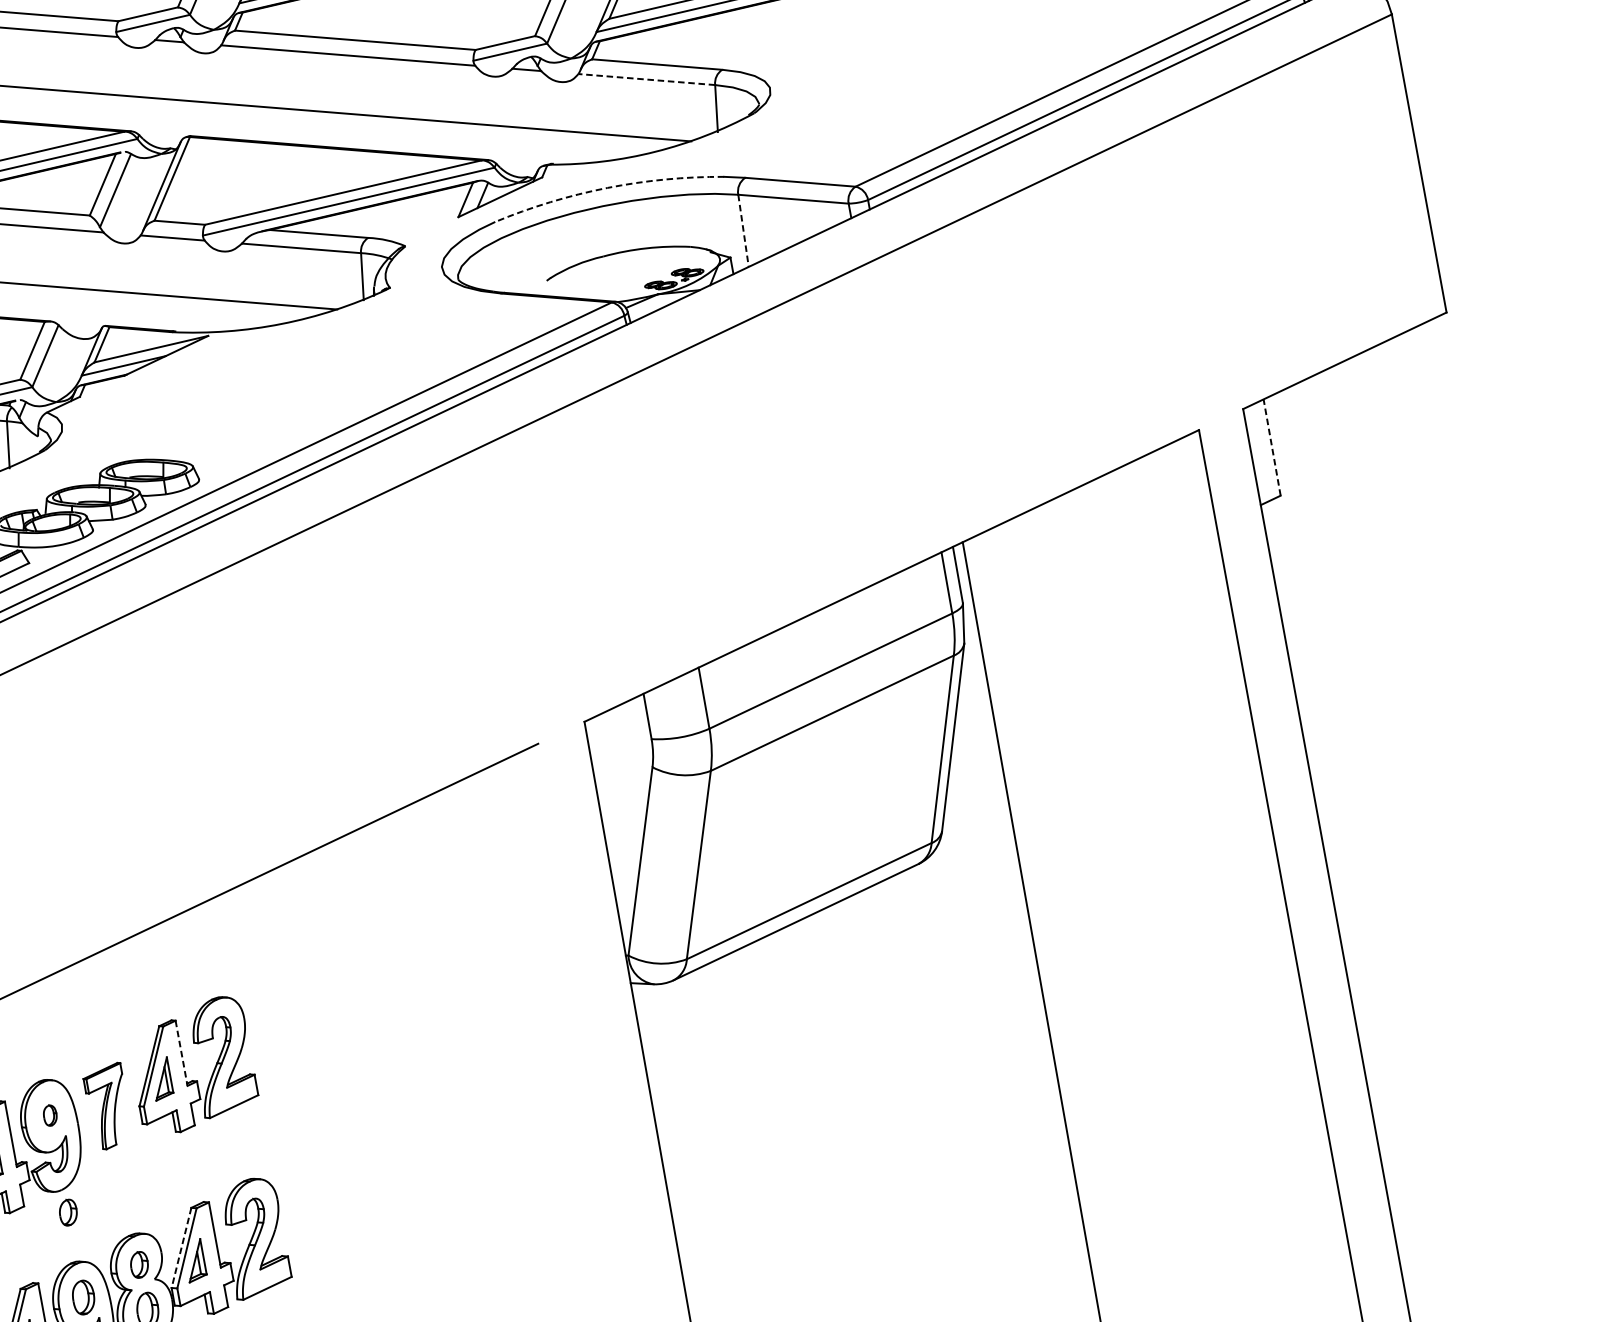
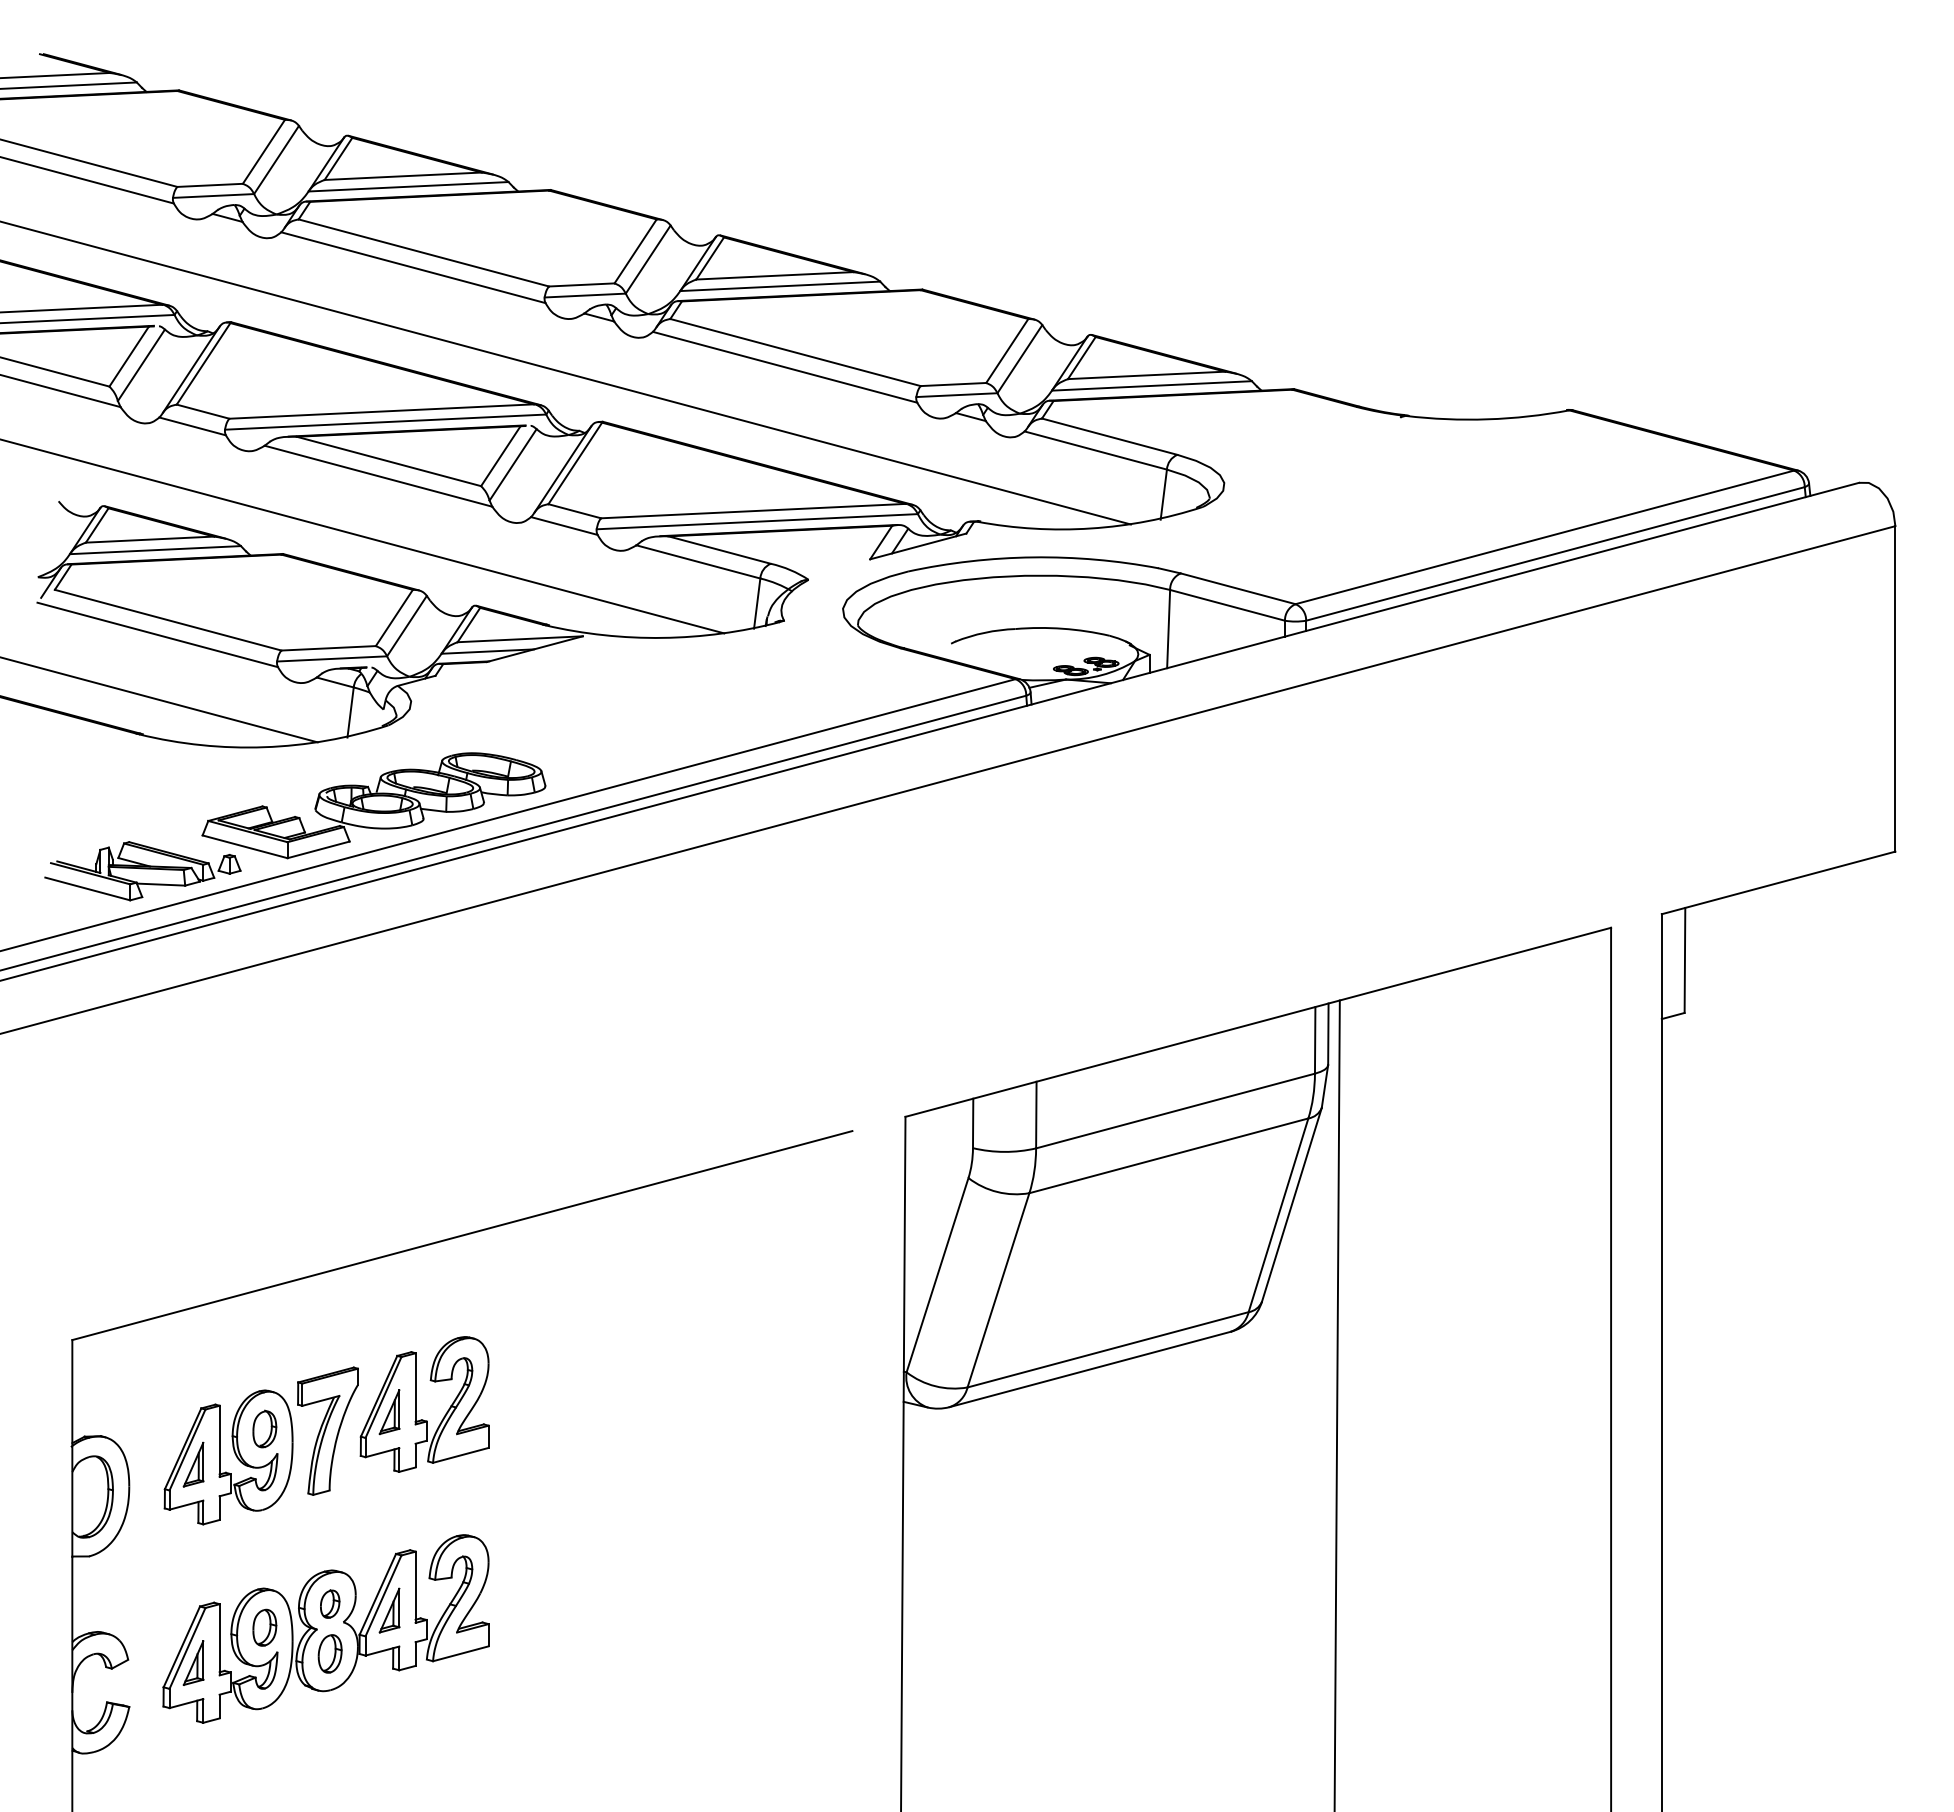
line: (646, 79) -> (1095, 450), dashed -> solid
arc: (607, 188) -> (1033, 557), dashed -> solid
line: (743, 231) -> (1168, 629), dashed -> solid
line: (1271, 447) -> (1684, 960), dashed -> solid
line: (181, 1053) -> (415, 1388), dashed -> solid
part: (107, 1106) -> (327, 1430), size x1.43
part: (49, 1115) -> (264, 1428), size x1.67
part: (68, 1211) -> (265, 1534), removed
line: (181, 1248) -> (377, 1594), dashed -> solid

